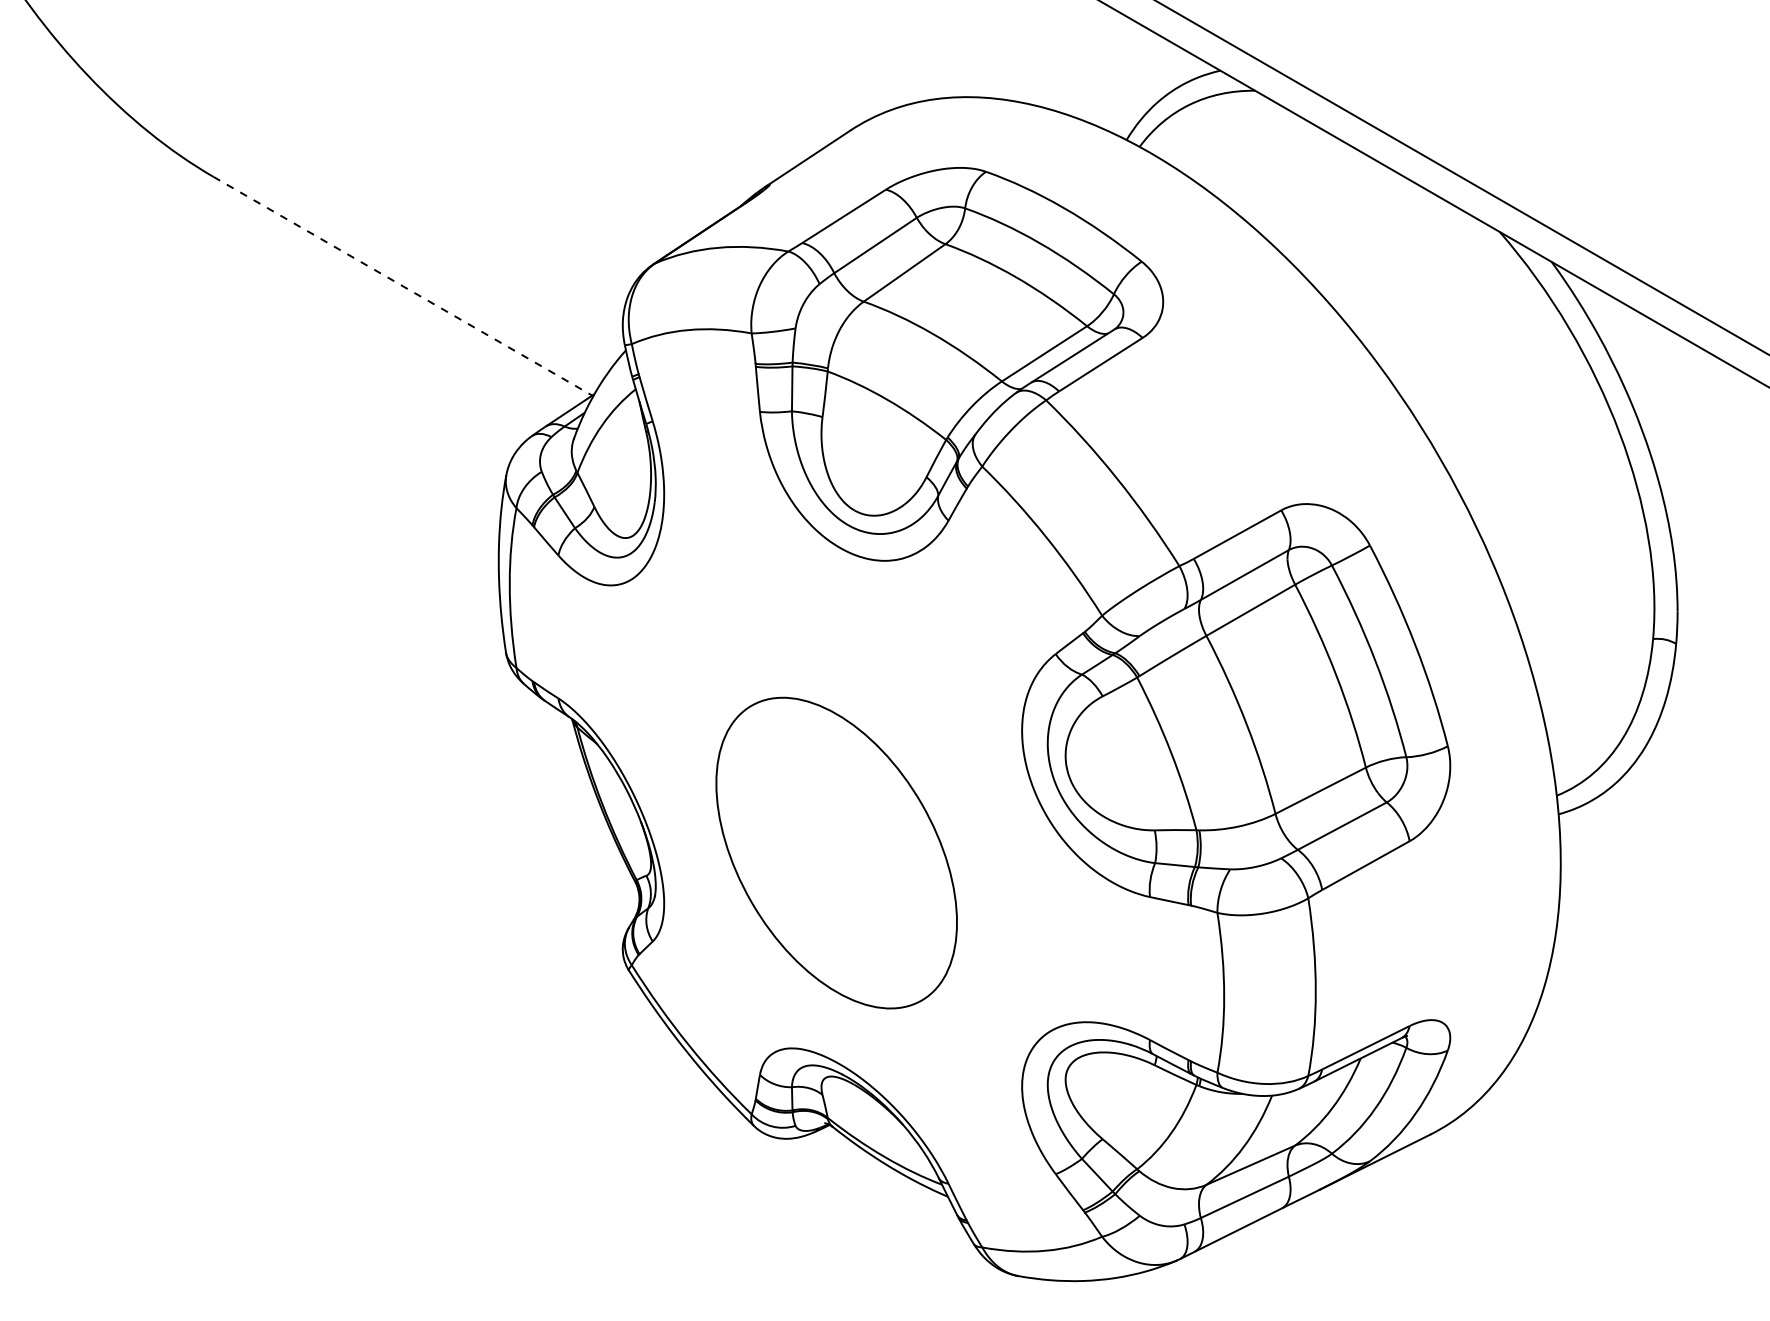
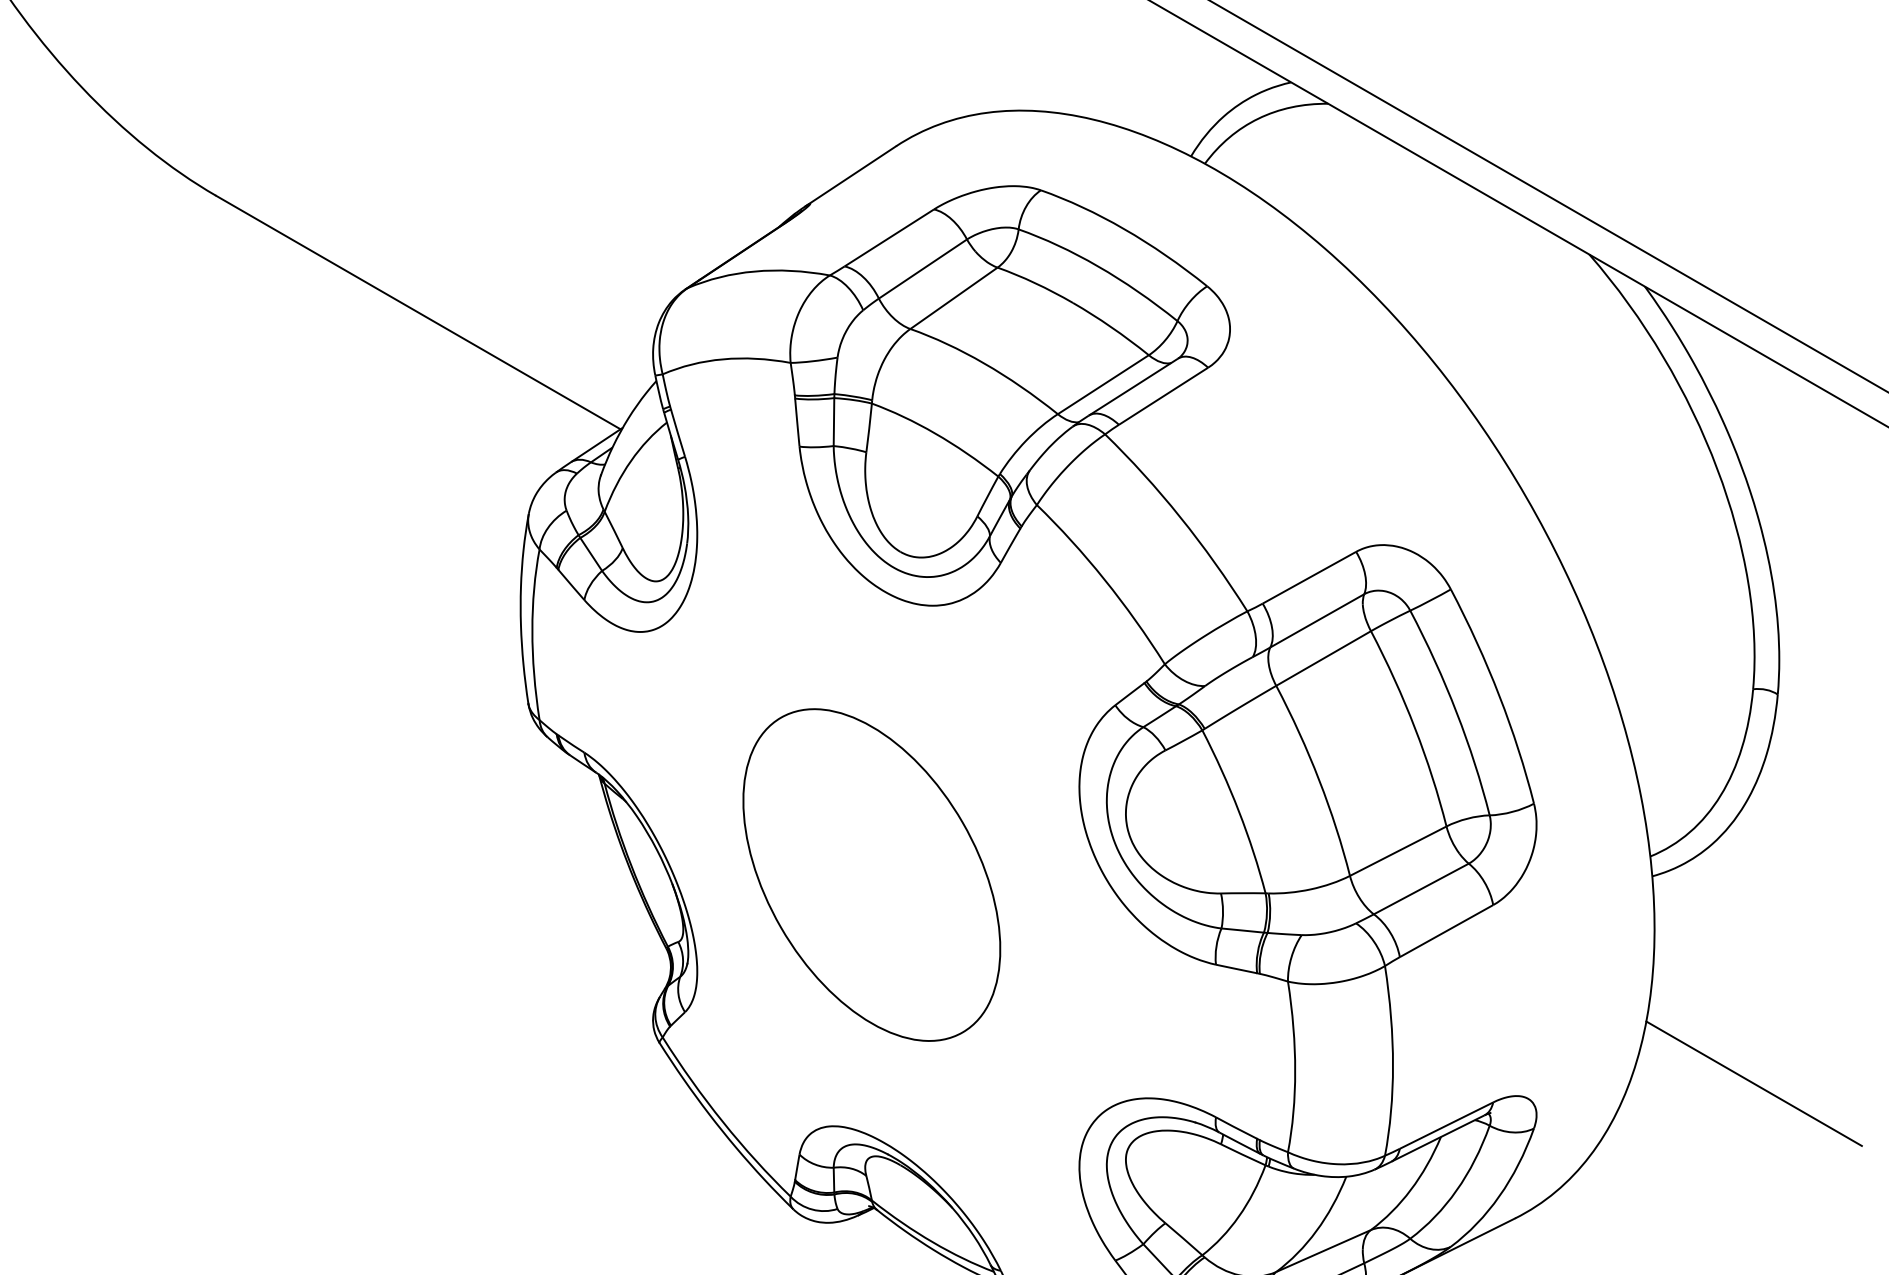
line: (402, 286) -> (417, 312), dashed -> solid
part: (836, 852) -> (871, 874), moved
line: (1653, 1008) -> (1753, 1083), added

